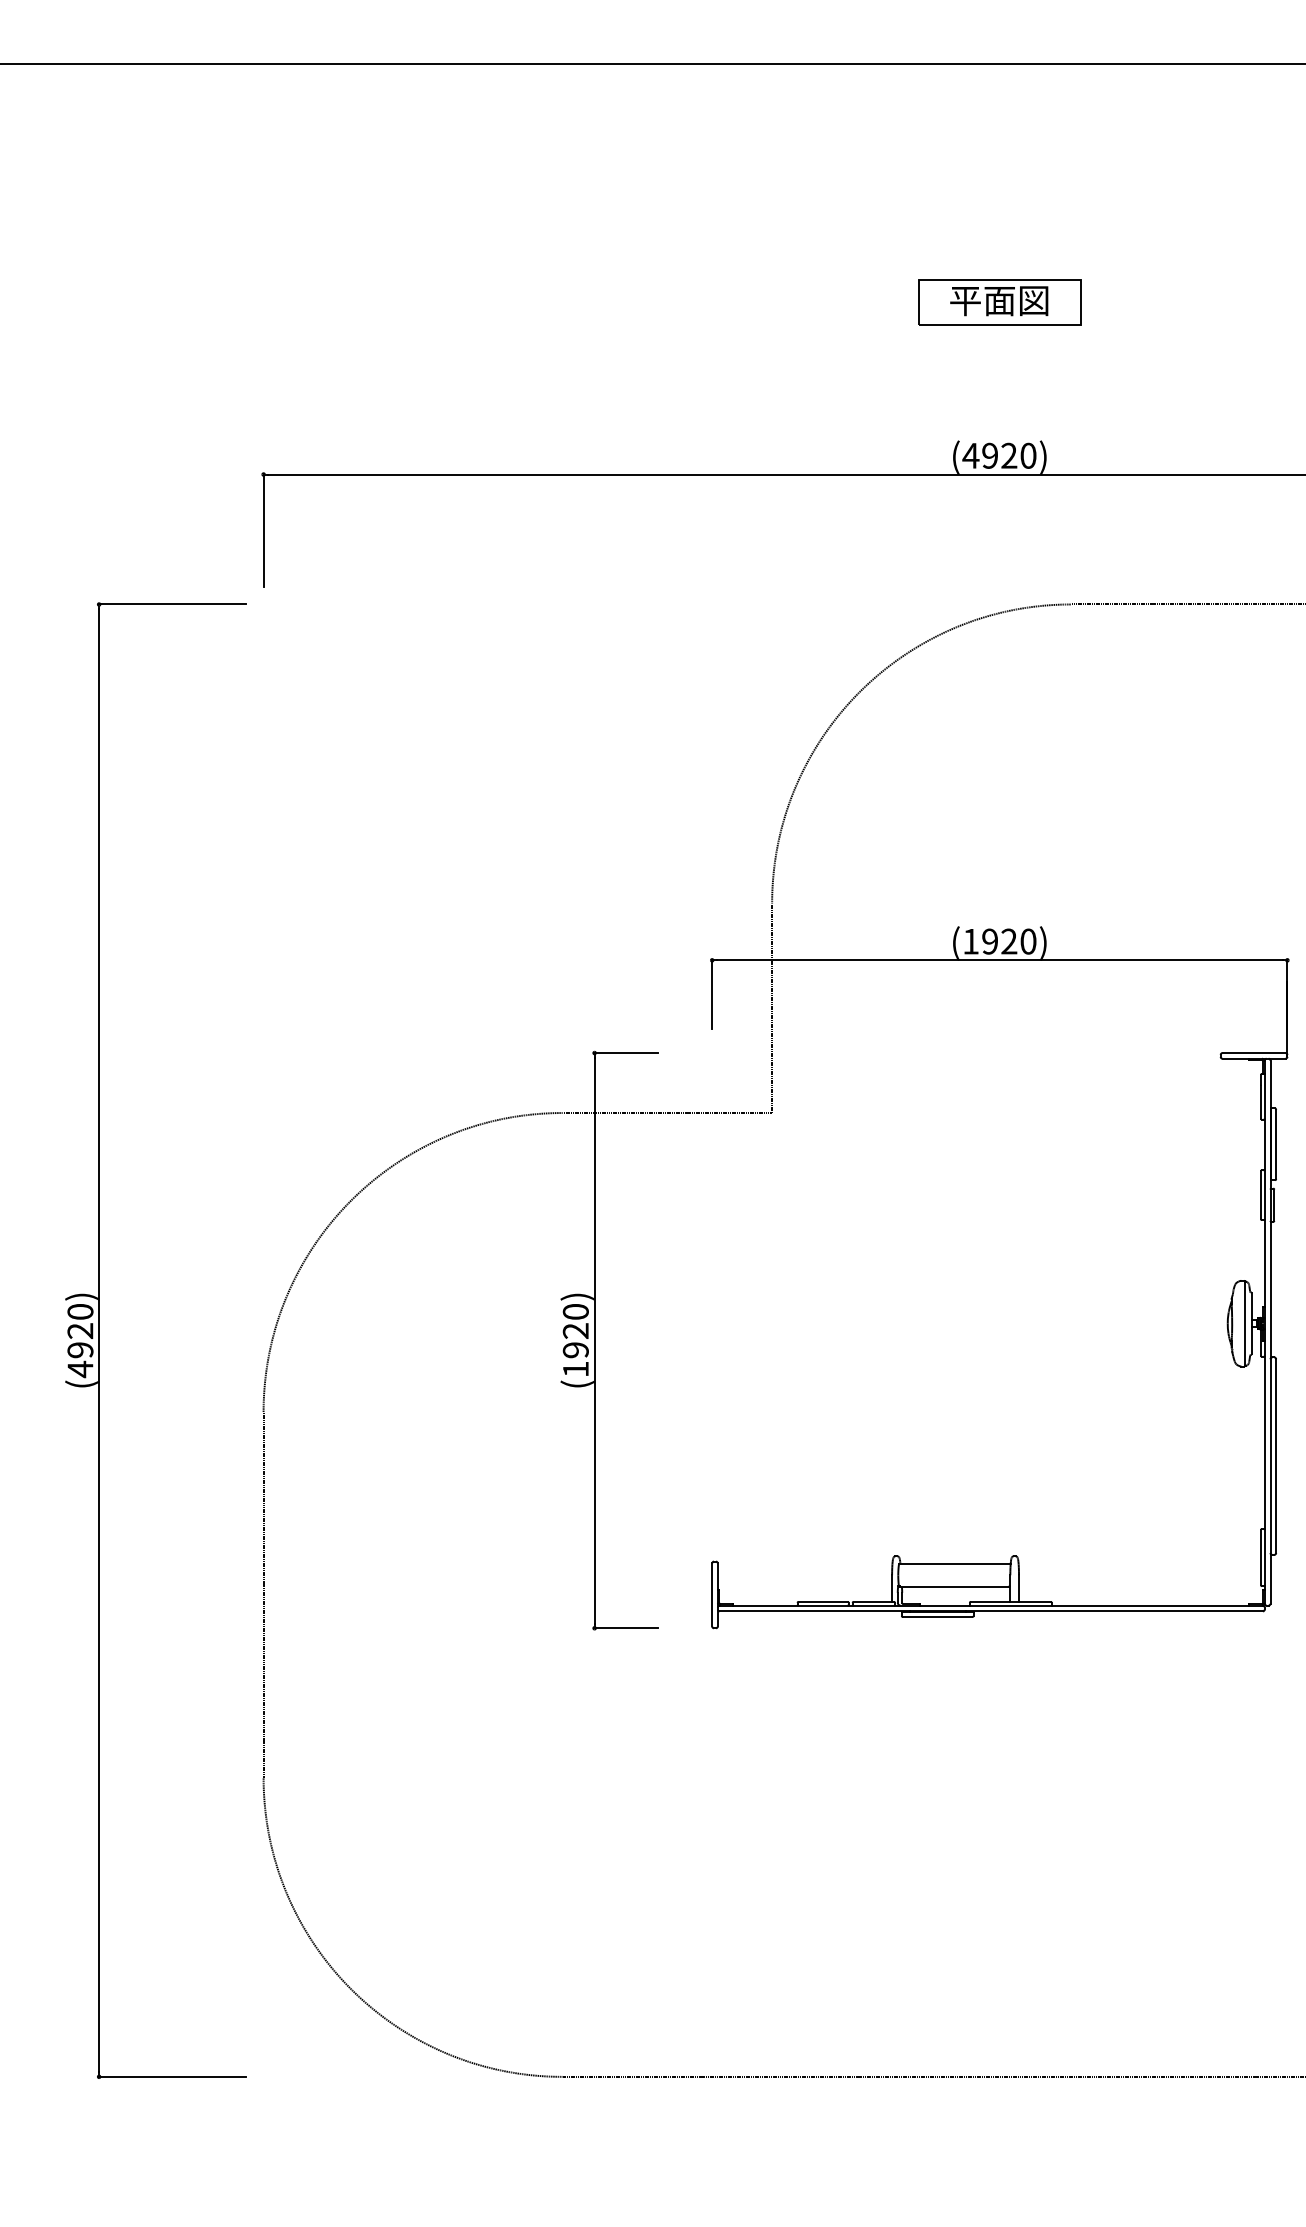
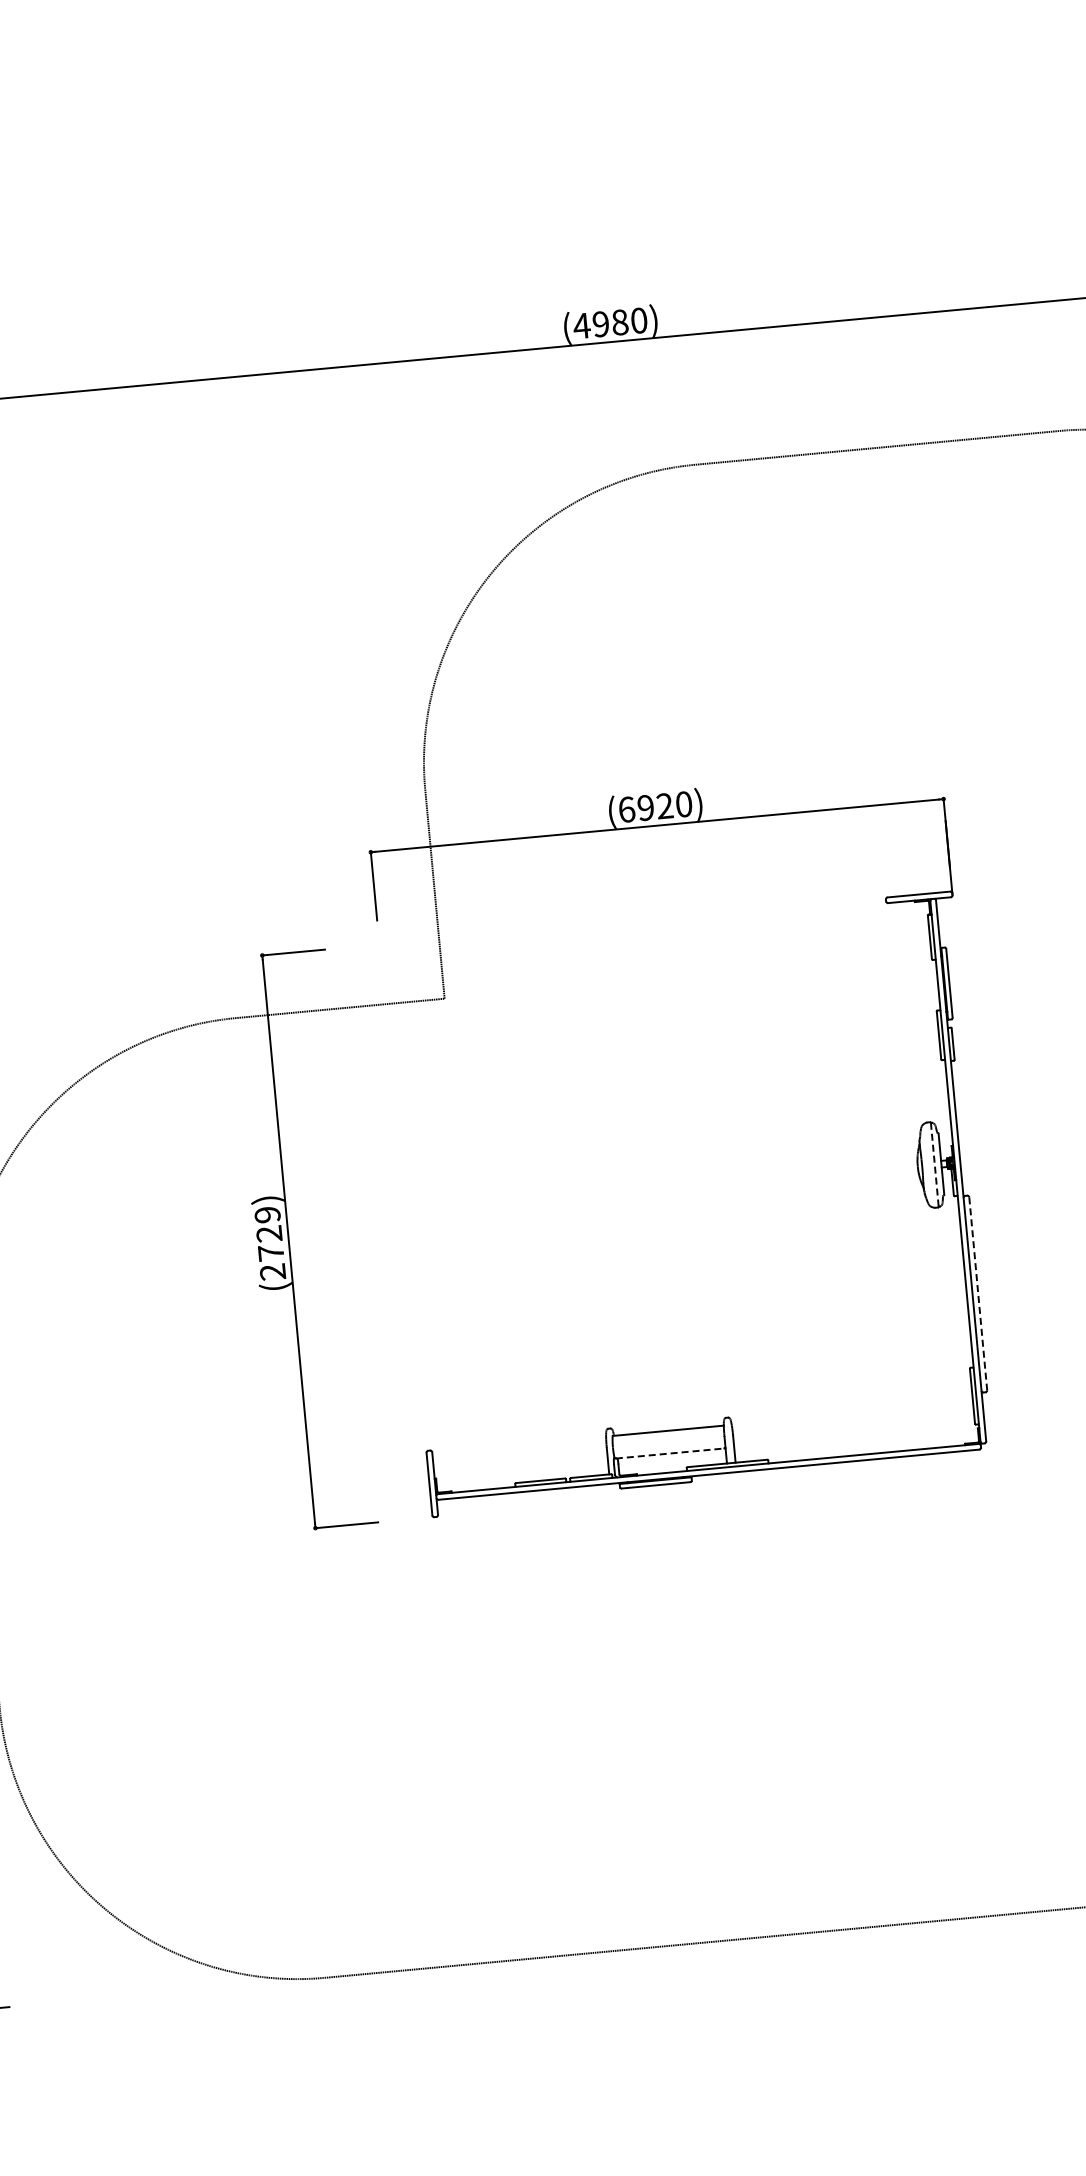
part: (999, 302) -> (596, 170), removed
text: (1009, 455) -> (620, 322), (4920) -> (4980)
text: (971, 941) -> (627, 809), (1920) -> (6920)
line: (1244, 1324) -> (934, 1165), solid -> dashed
text: (575, 1340) -> (269, 1243), (1920) -> (2729)
line: (1276, 1456) -> (978, 1294), solid -> dashed
line: (954, 1586) -> (669, 1453), solid -> dashed

